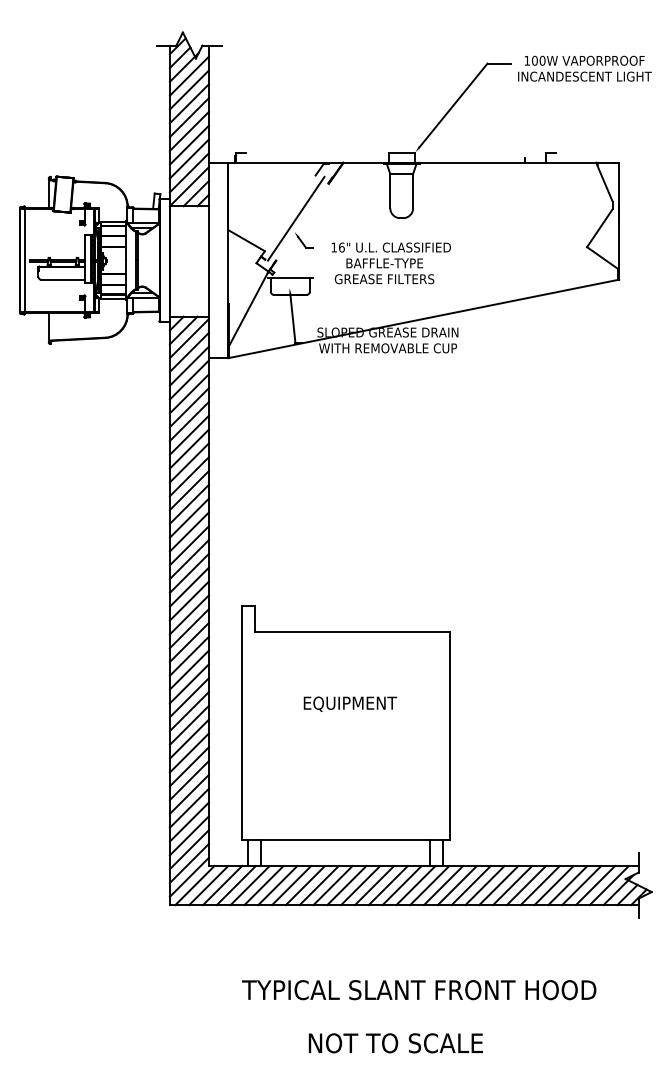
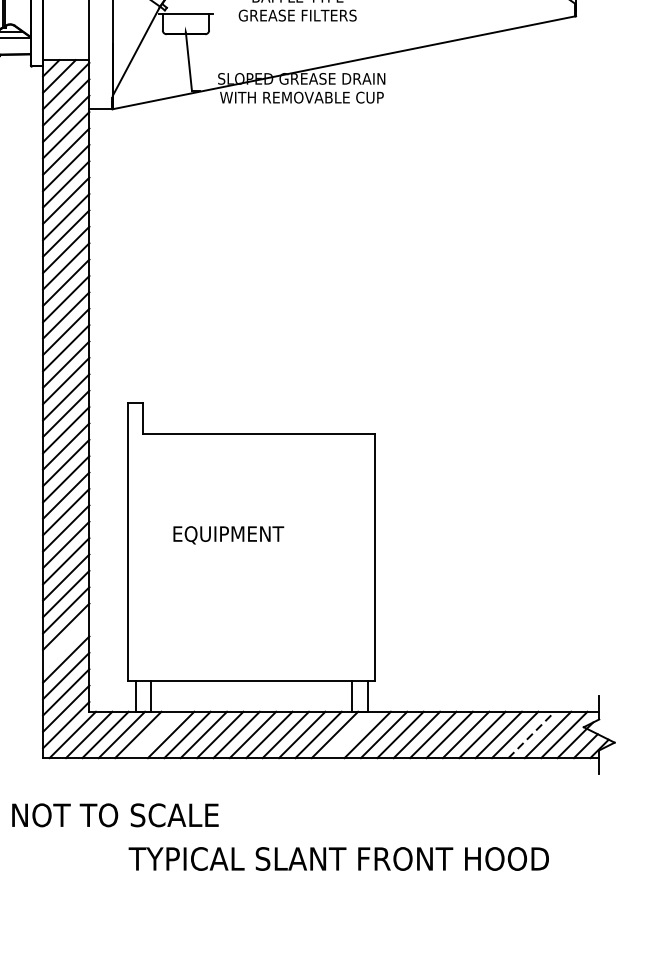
text: (350, 703) -> (228, 534), moved
line: (188, 807) -> (65, 642), removed
line: (263, 885) -> (154, 734), removed
line: (429, 885) -> (351, 734), removed
line: (581, 885) -> (531, 734), solid -> dashed
text: (395, 1043) -> (114, 815), moved

